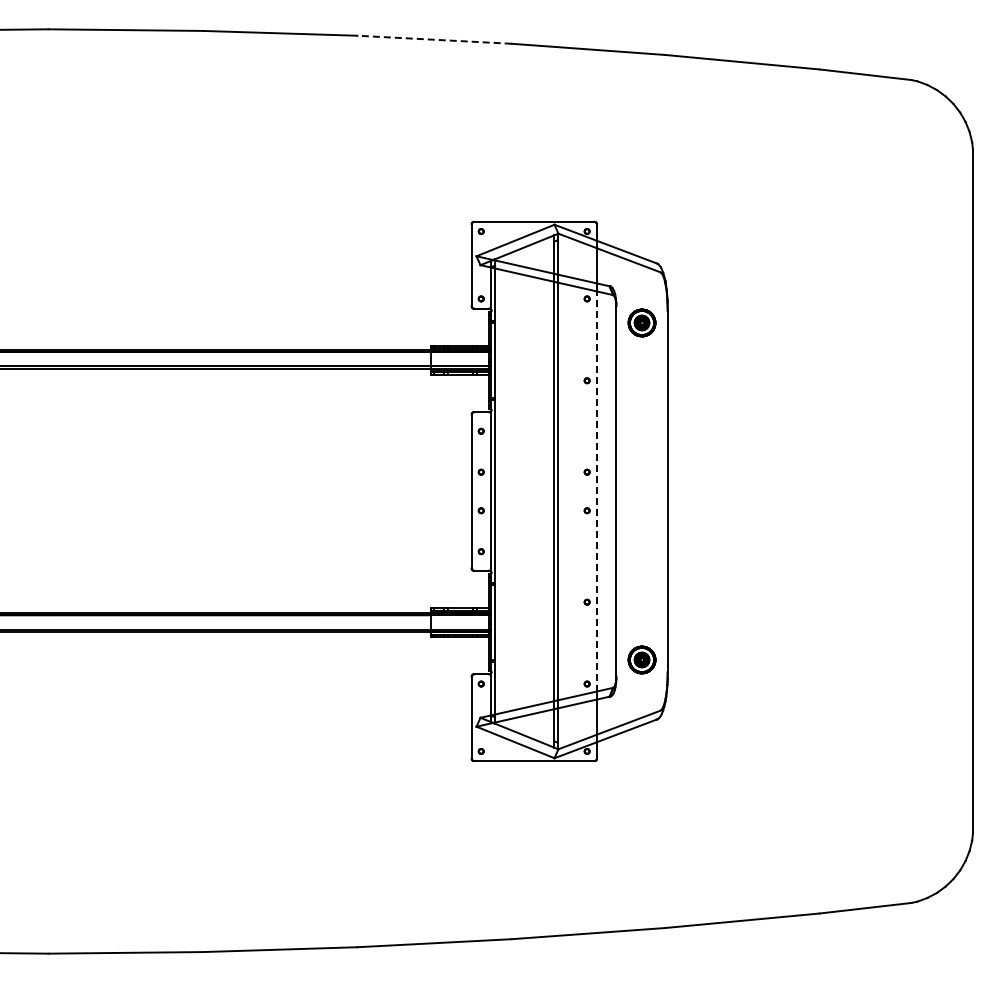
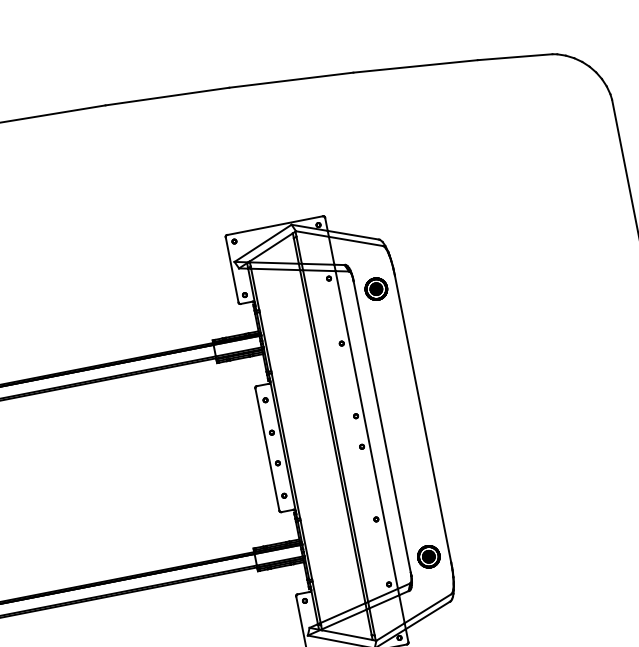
line: (434, 39) -> (167, 96), dashed -> solid
line: (596, 490) -> (366, 429), dashed -> solid

